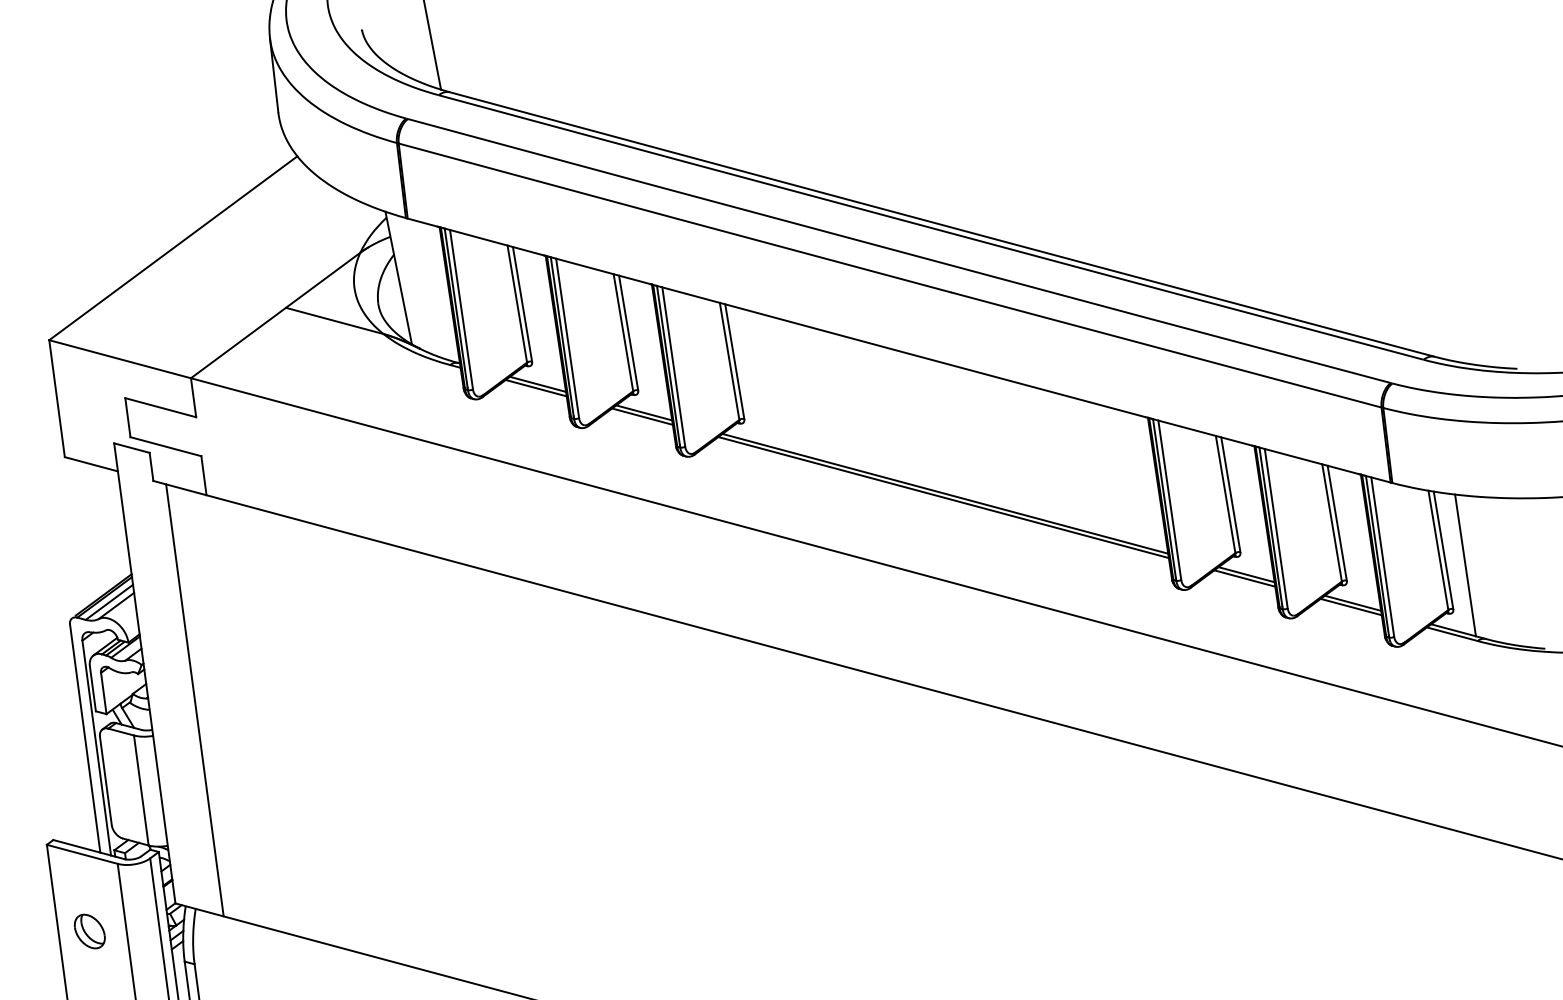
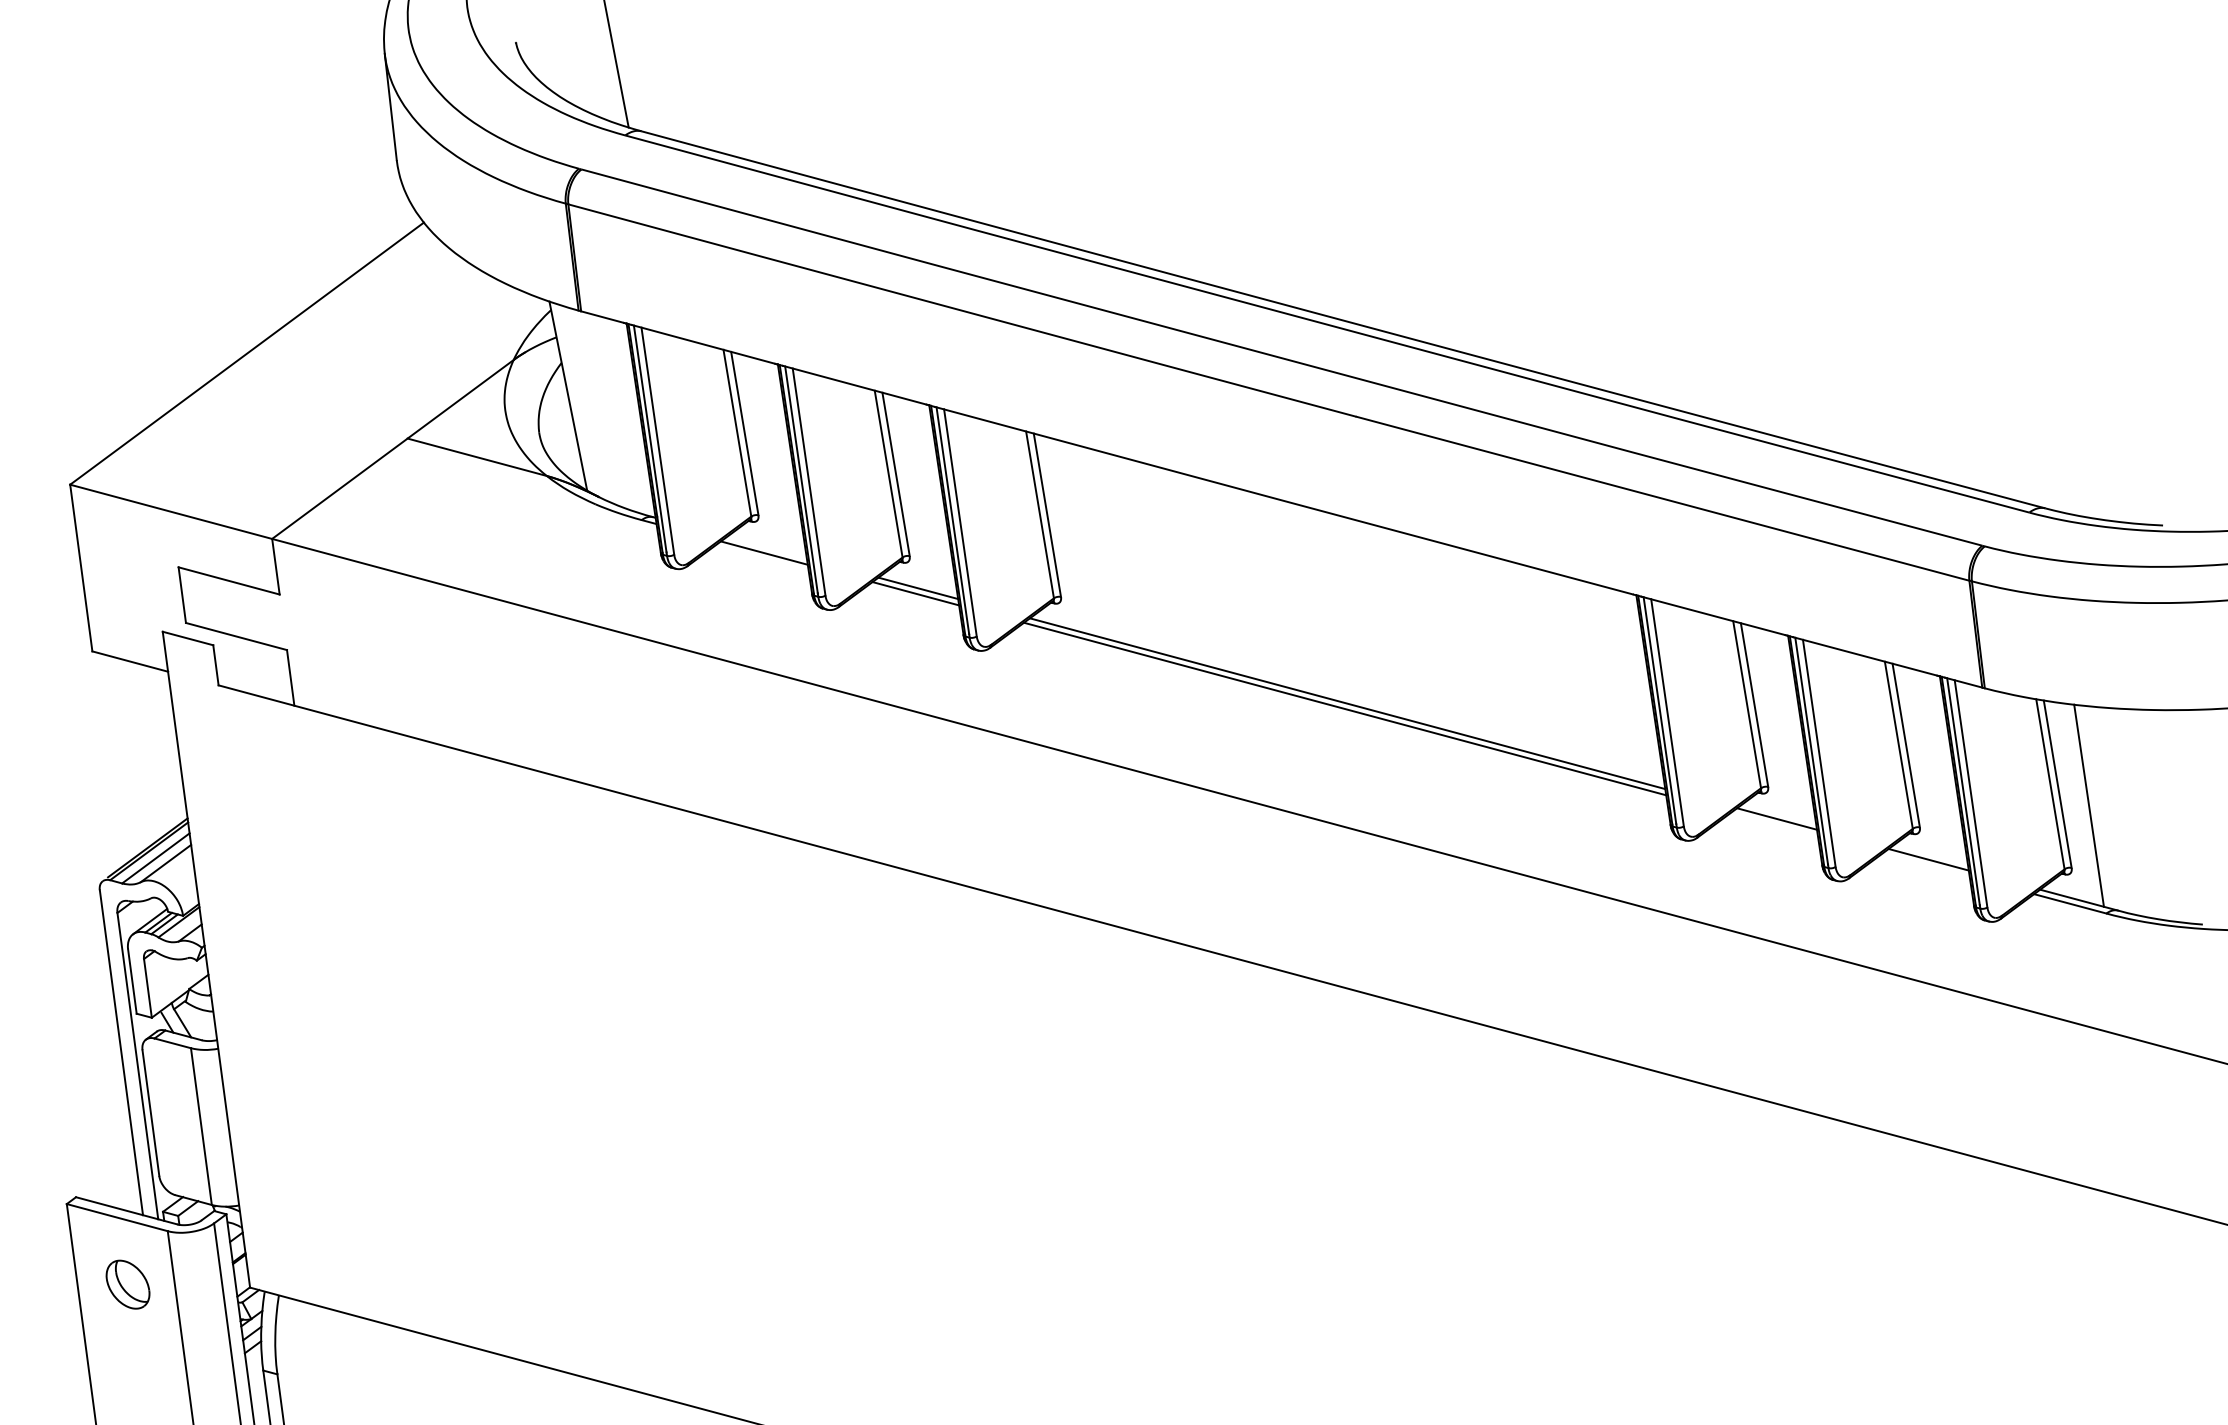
line: (537, 384) -> (766, 547), removed
line: (1244, 578) -> (1774, 824), removed
line: (1350, 606) -> (1925, 864), removed
line: (194, 700) -> (277, 998), removed
part: (89, 931) -> (127, 1284), moved

